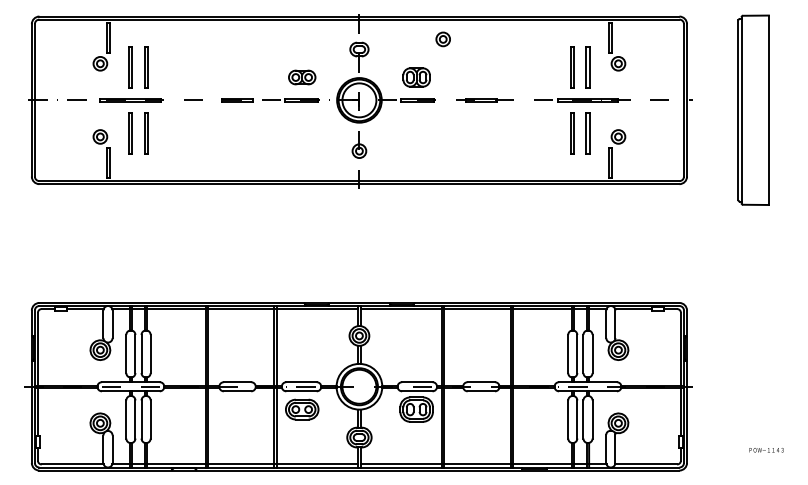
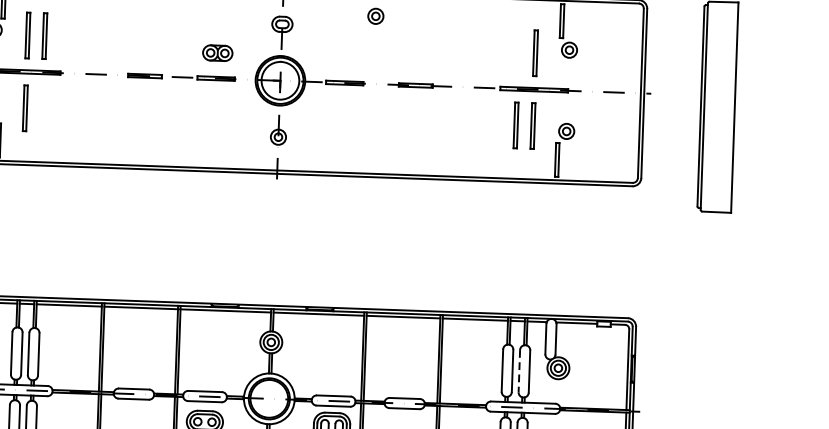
line: (571, 67) -> (517, 52), removed
part: (416, 77) -> (344, 57), removed
line: (145, 133) -> (41, 109), removed
line: (583, 354) -> (519, 371), solid -> dashed

